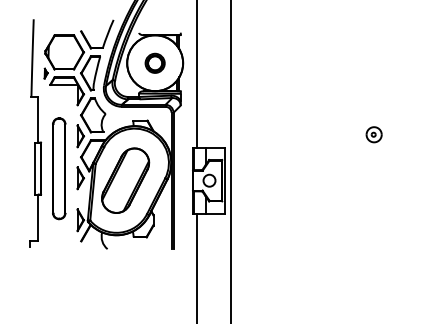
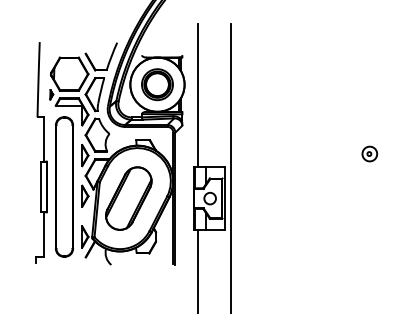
part: (155, 63) -> (157, 84), size x1.67
part: (59, 168) -> (64, 186), size x1.43

